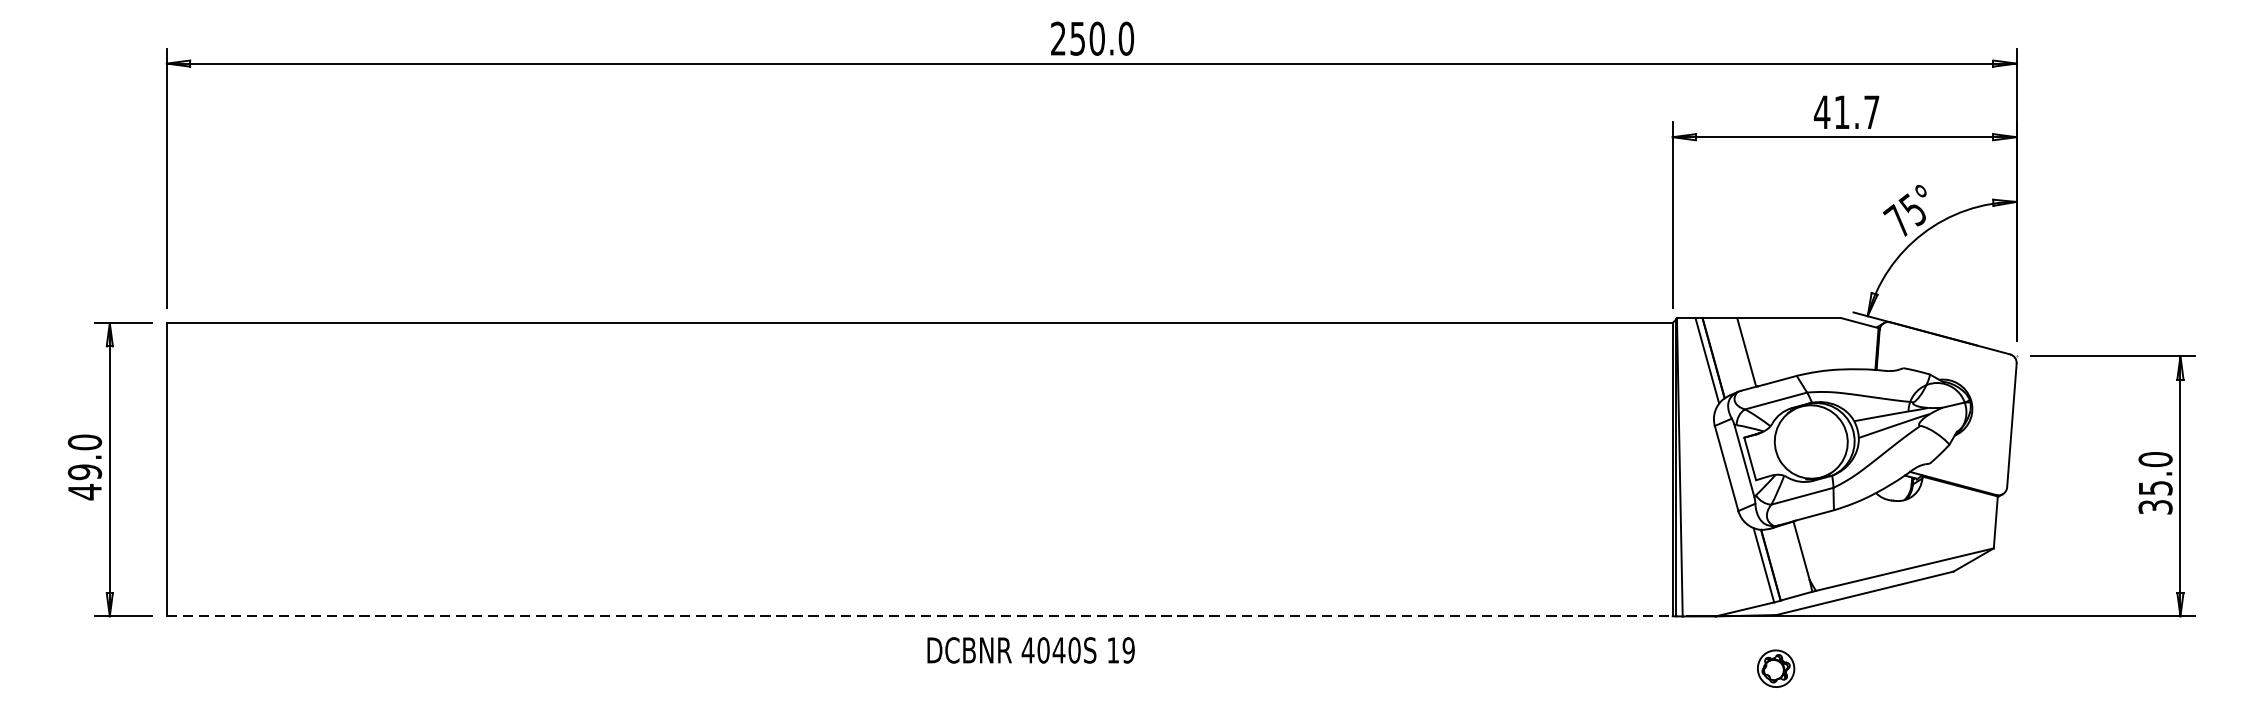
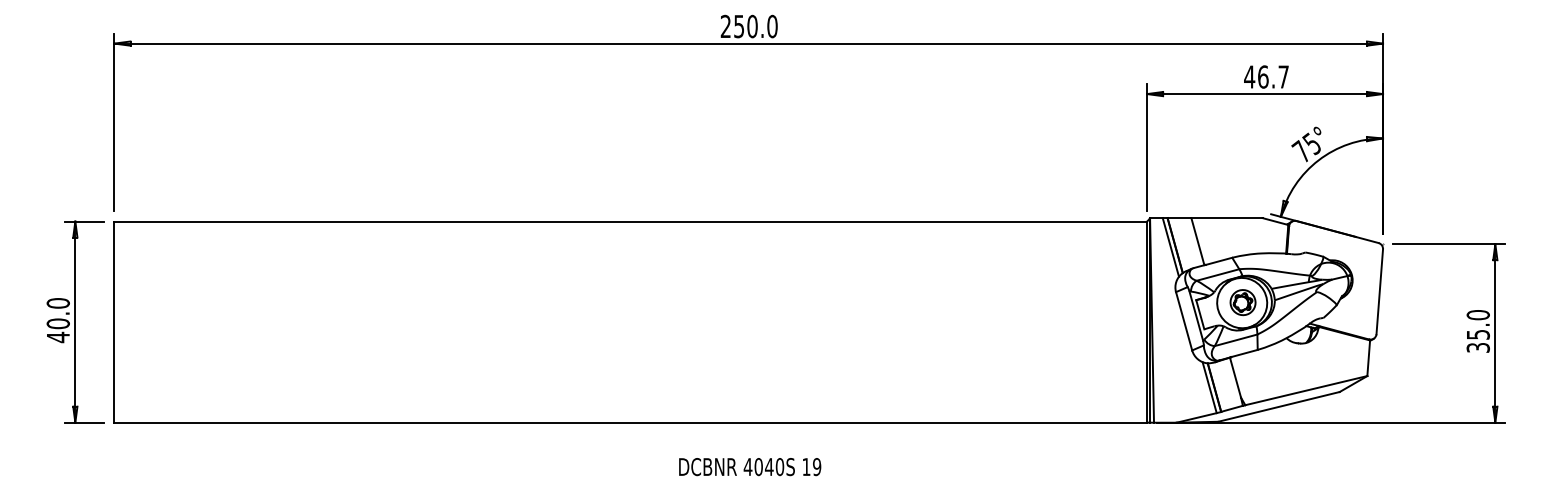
text: (1842, 111) -> (1263, 76), 41.7 -> 46.7
text: (85, 471) -> (58, 323), 49.0 -> 40.0
line: (920, 616) -> (631, 422), dashed -> solid
text: (1031, 651) -> (750, 467), moved
part: (1775, 668) -> (1242, 302), moved

